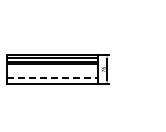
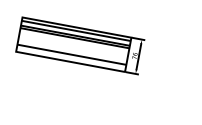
line: (52, 78) -> (71, 55), dashed -> solid

